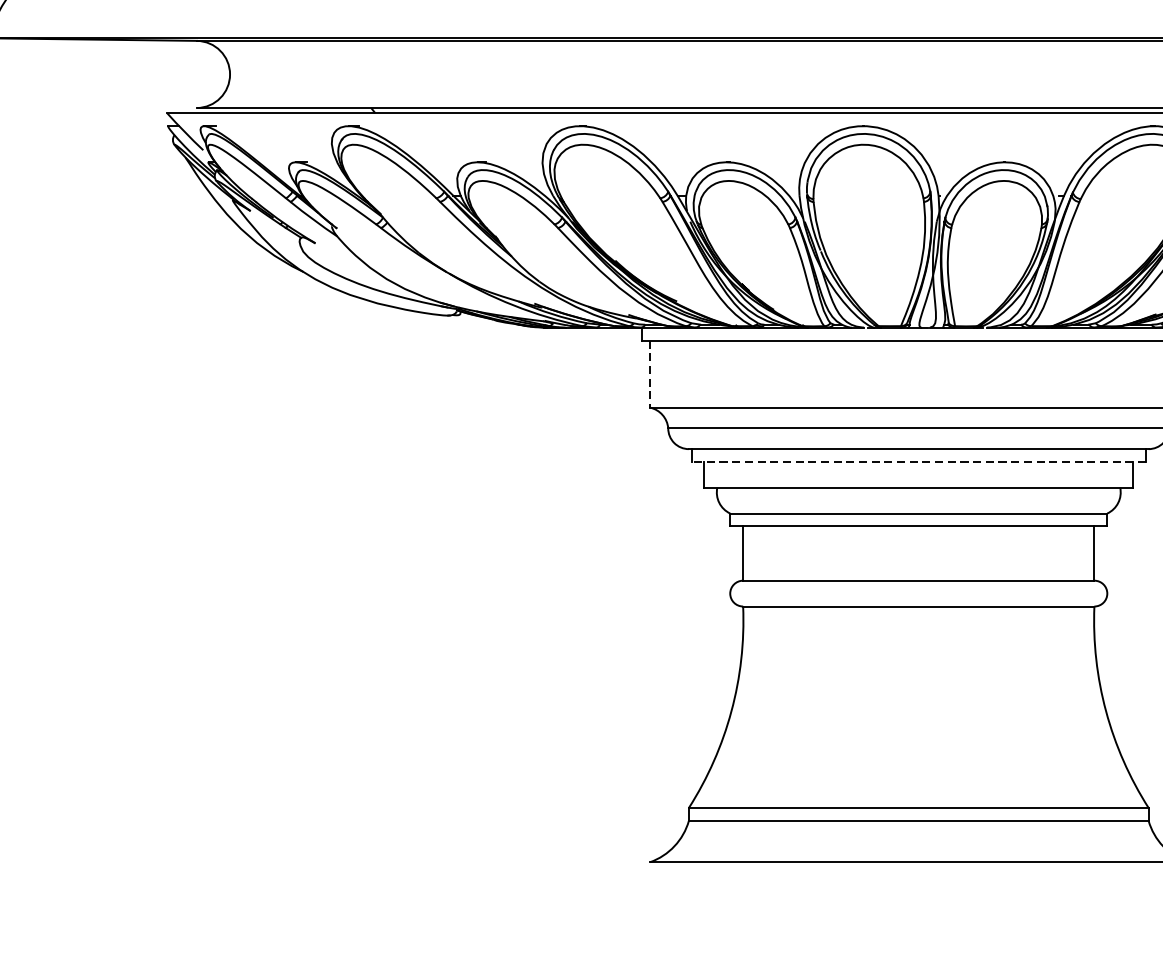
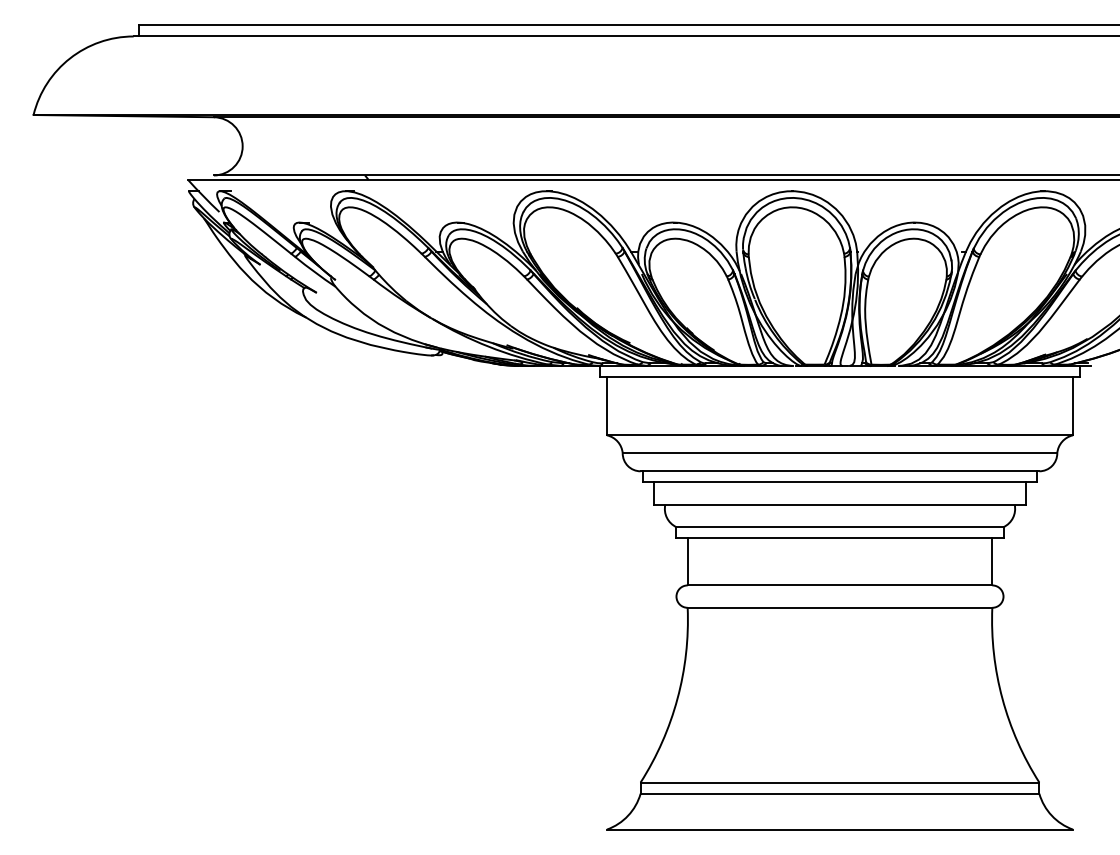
line: (650, 374) -> (607, 406), dashed -> solid
line: (918, 462) -> (839, 482), dashed -> solid

